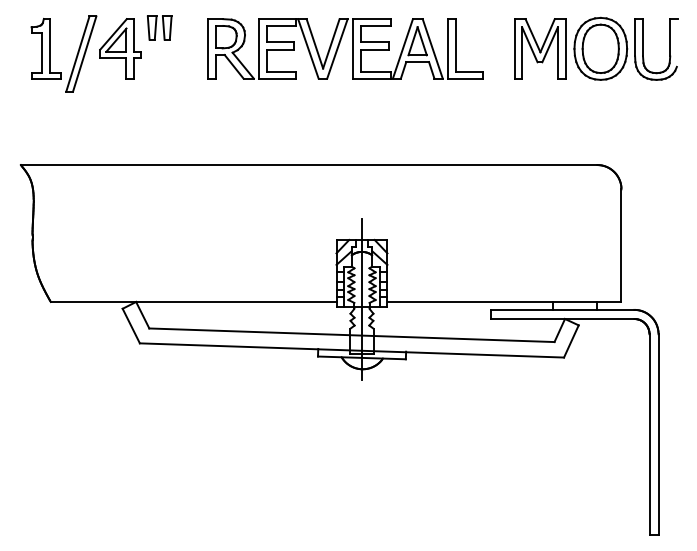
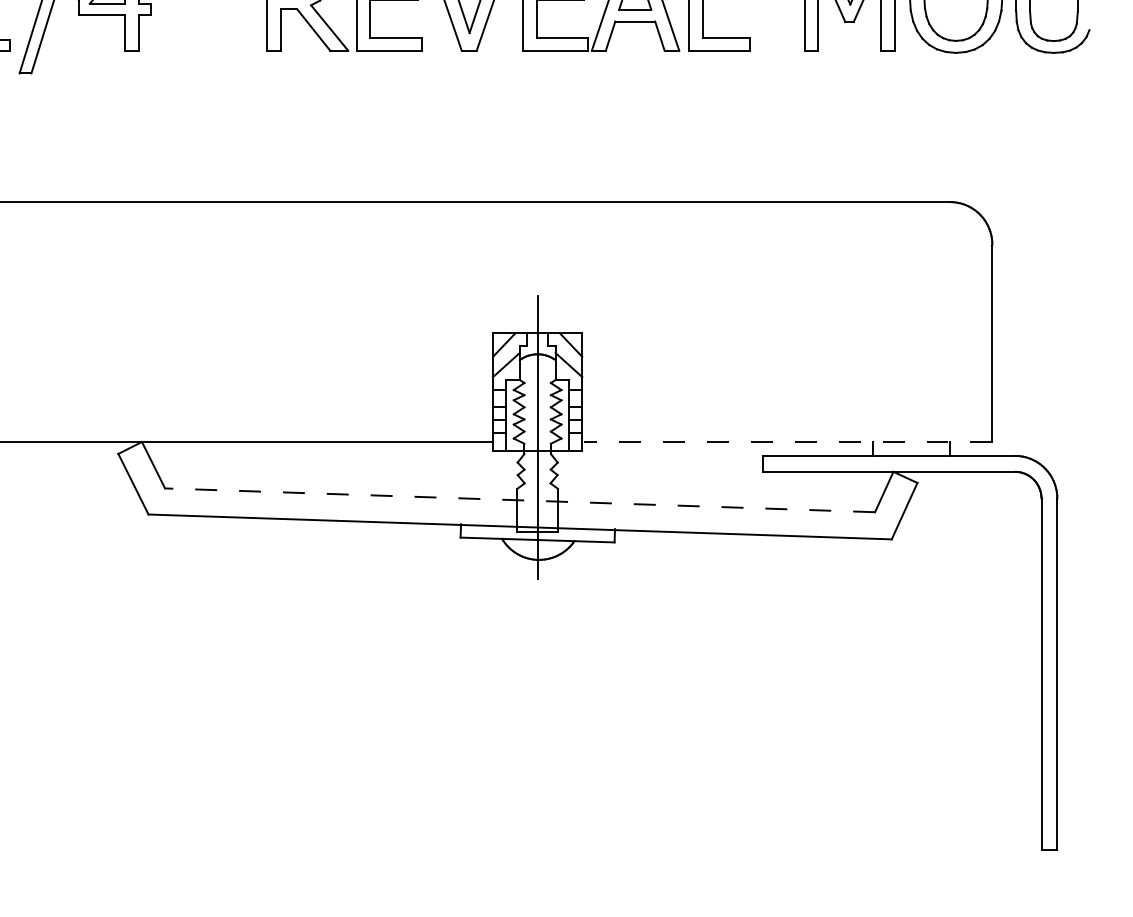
line: (504, 301) -> (787, 441), solid -> dashed
line: (351, 335) -> (519, 500), solid -> dashed

